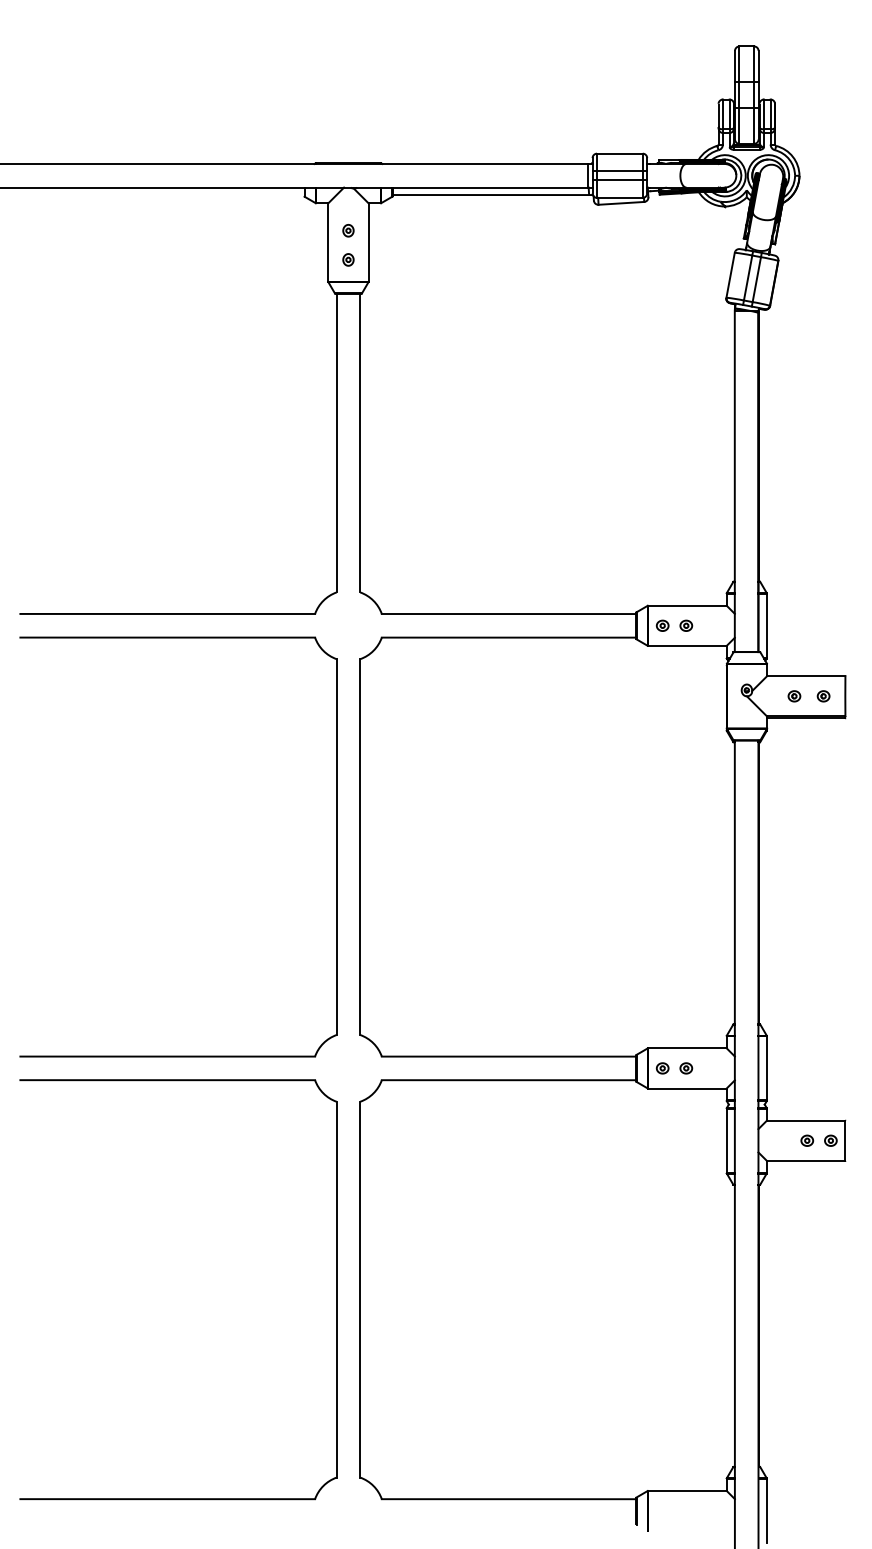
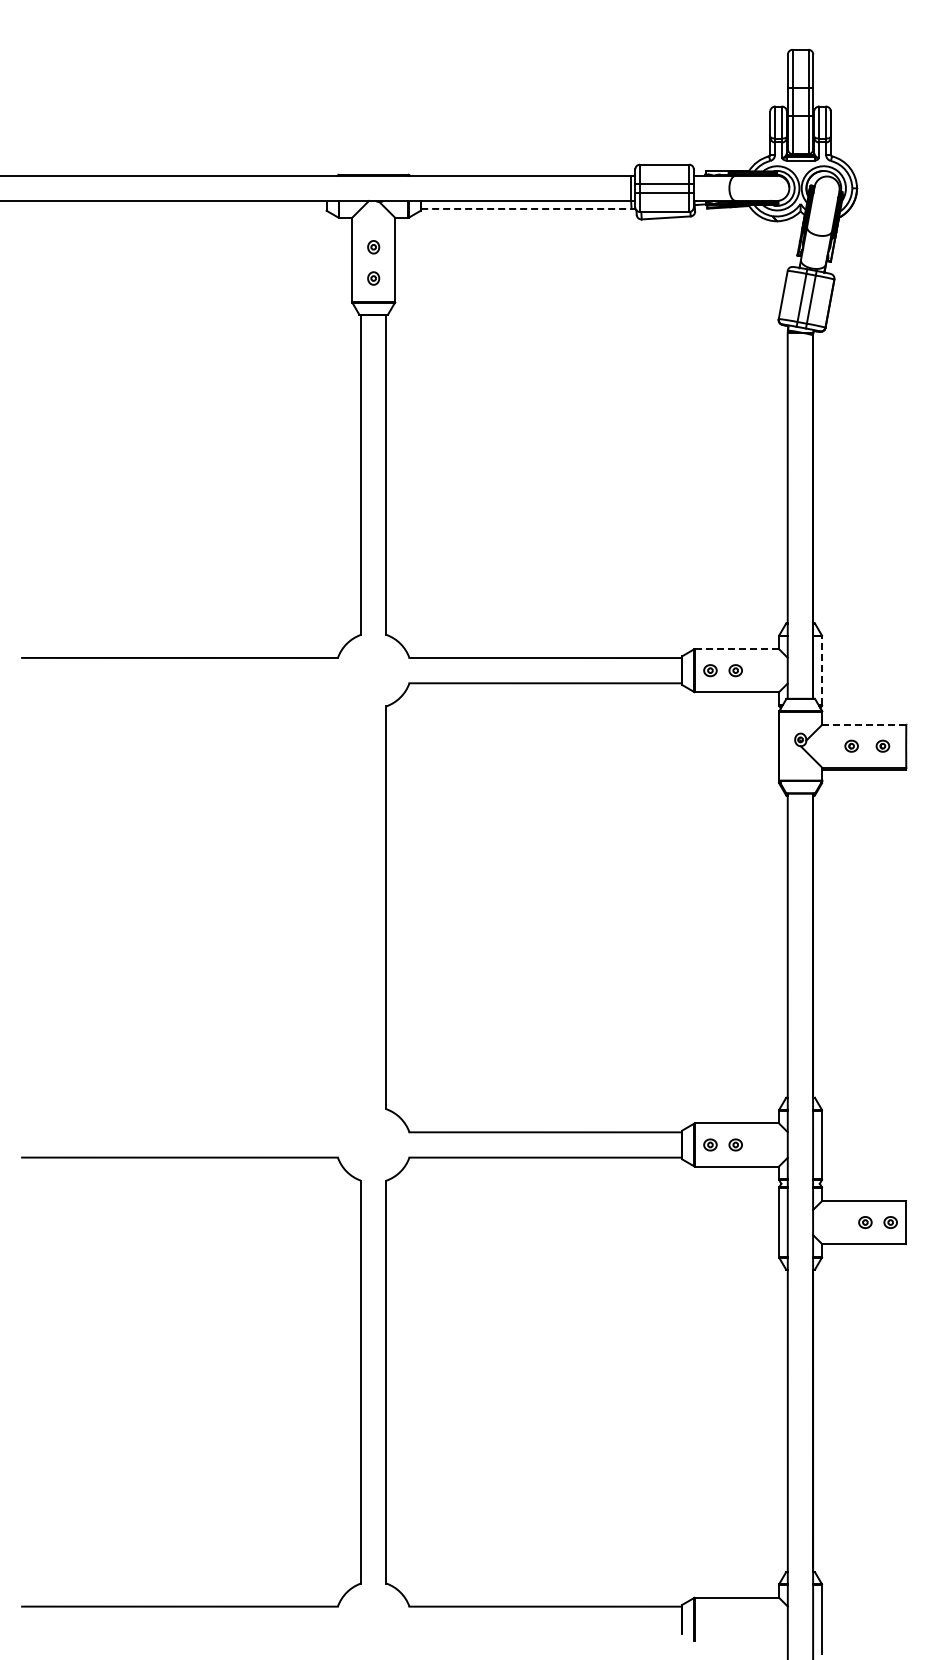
line: (492, 194) -> (528, 208), solid -> dashed
line: (687, 606) -> (737, 649), solid -> dashed
line: (767, 625) -> (822, 670), solid -> dashed
line: (806, 676) -> (864, 724), solid -> dashed
part: (336, 846) -> (360, 907), removed

